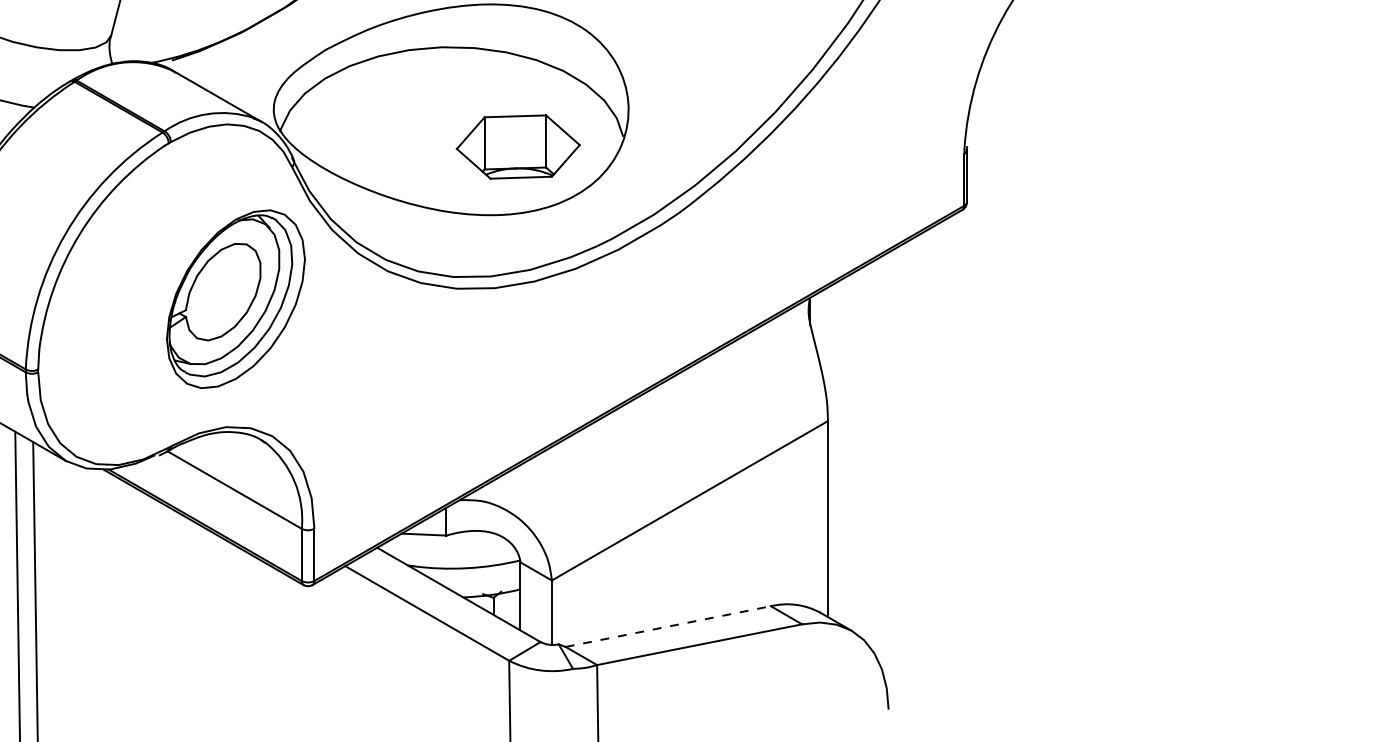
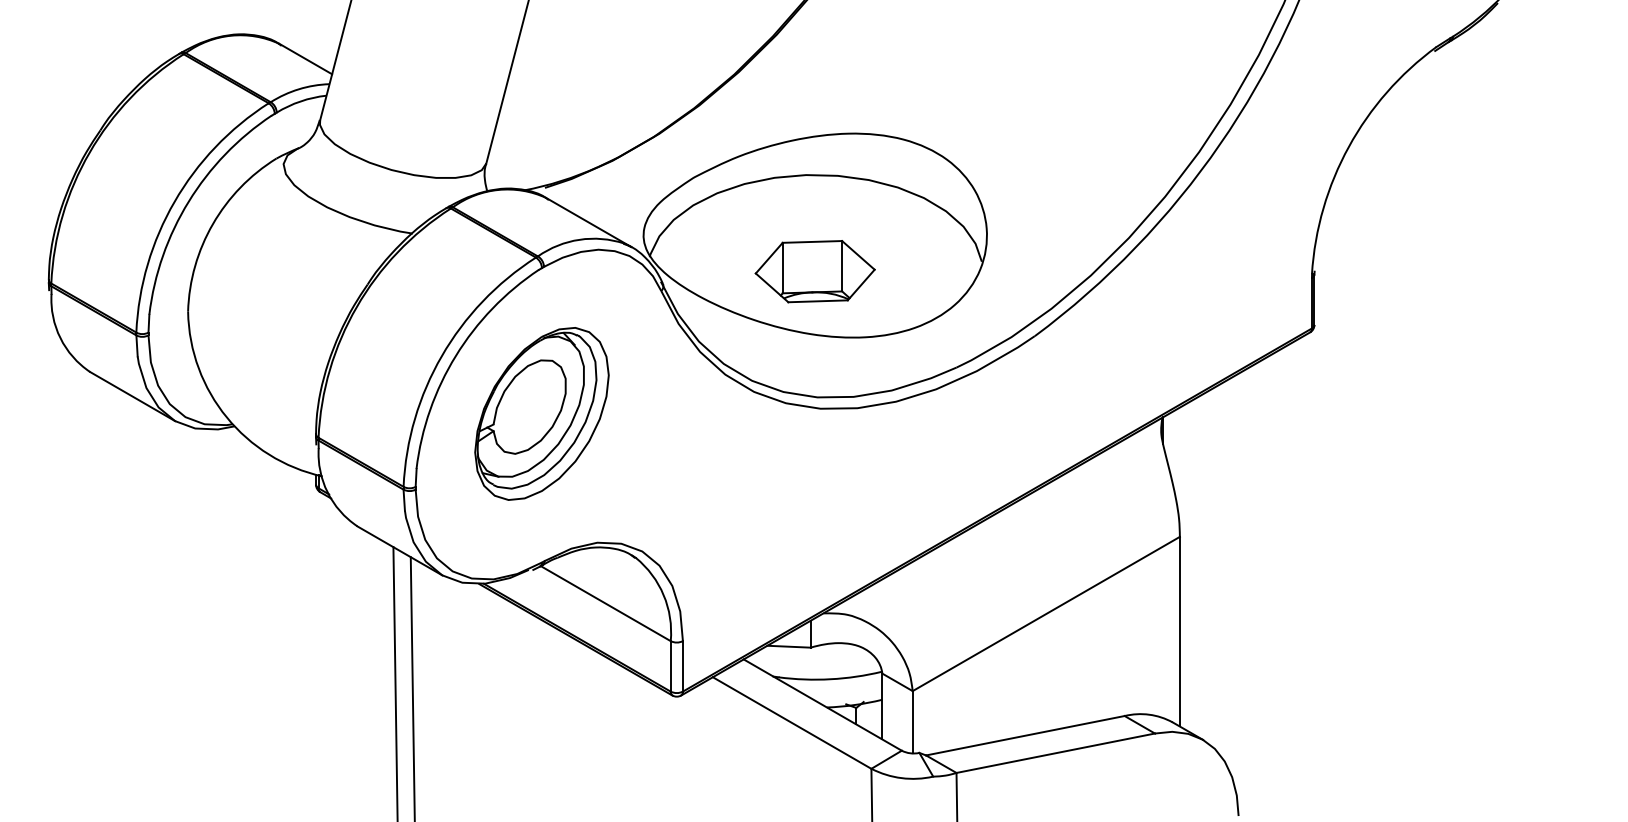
part: (517, 146) -> (814, 271), moved
part: (235, 298) -> (541, 413), moved
line: (668, 626) -> (1025, 735), dashed -> solid

